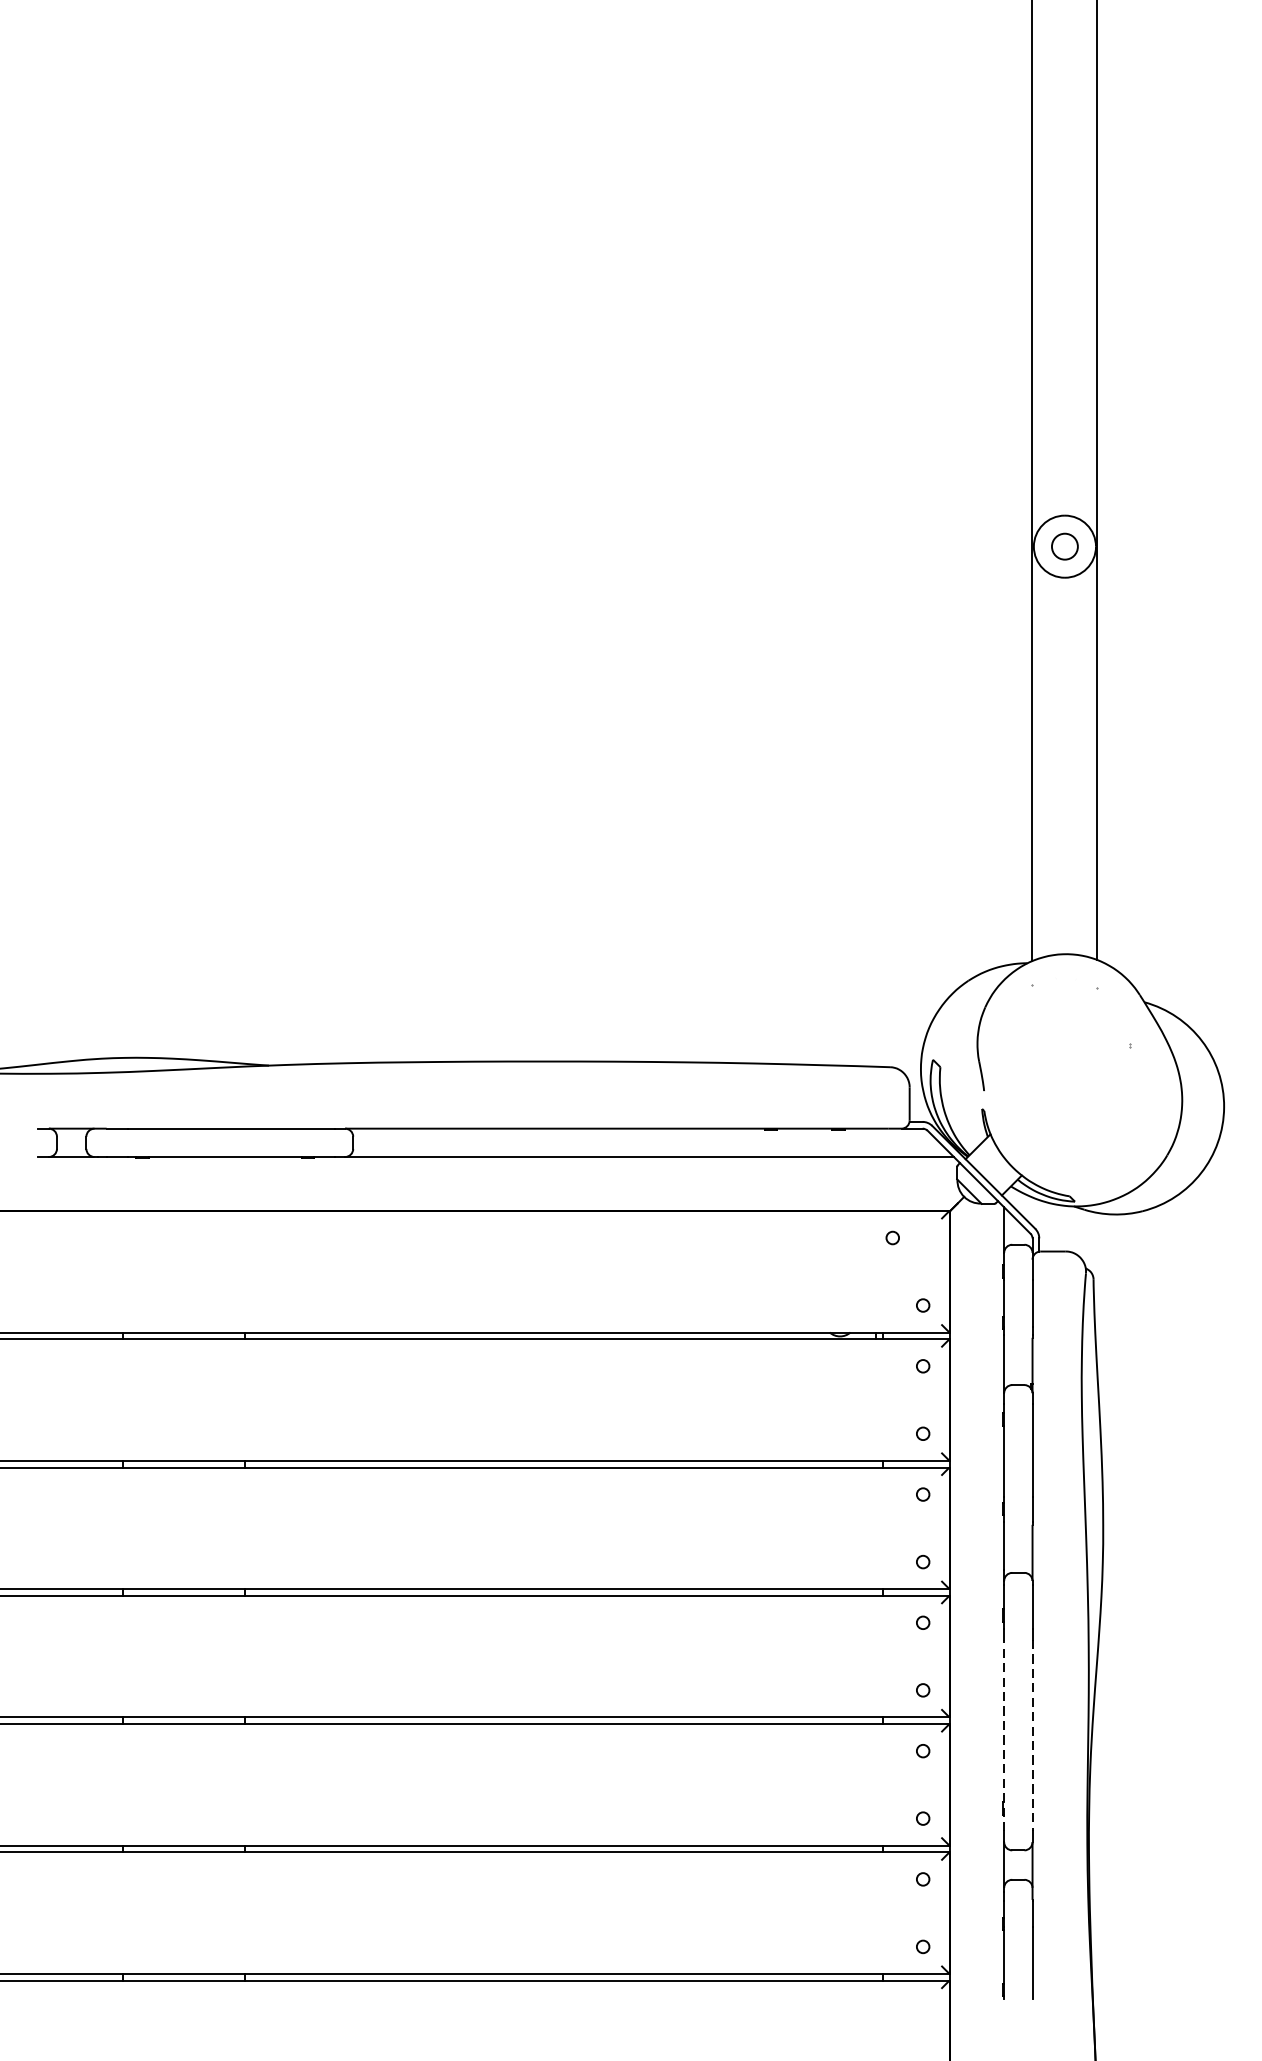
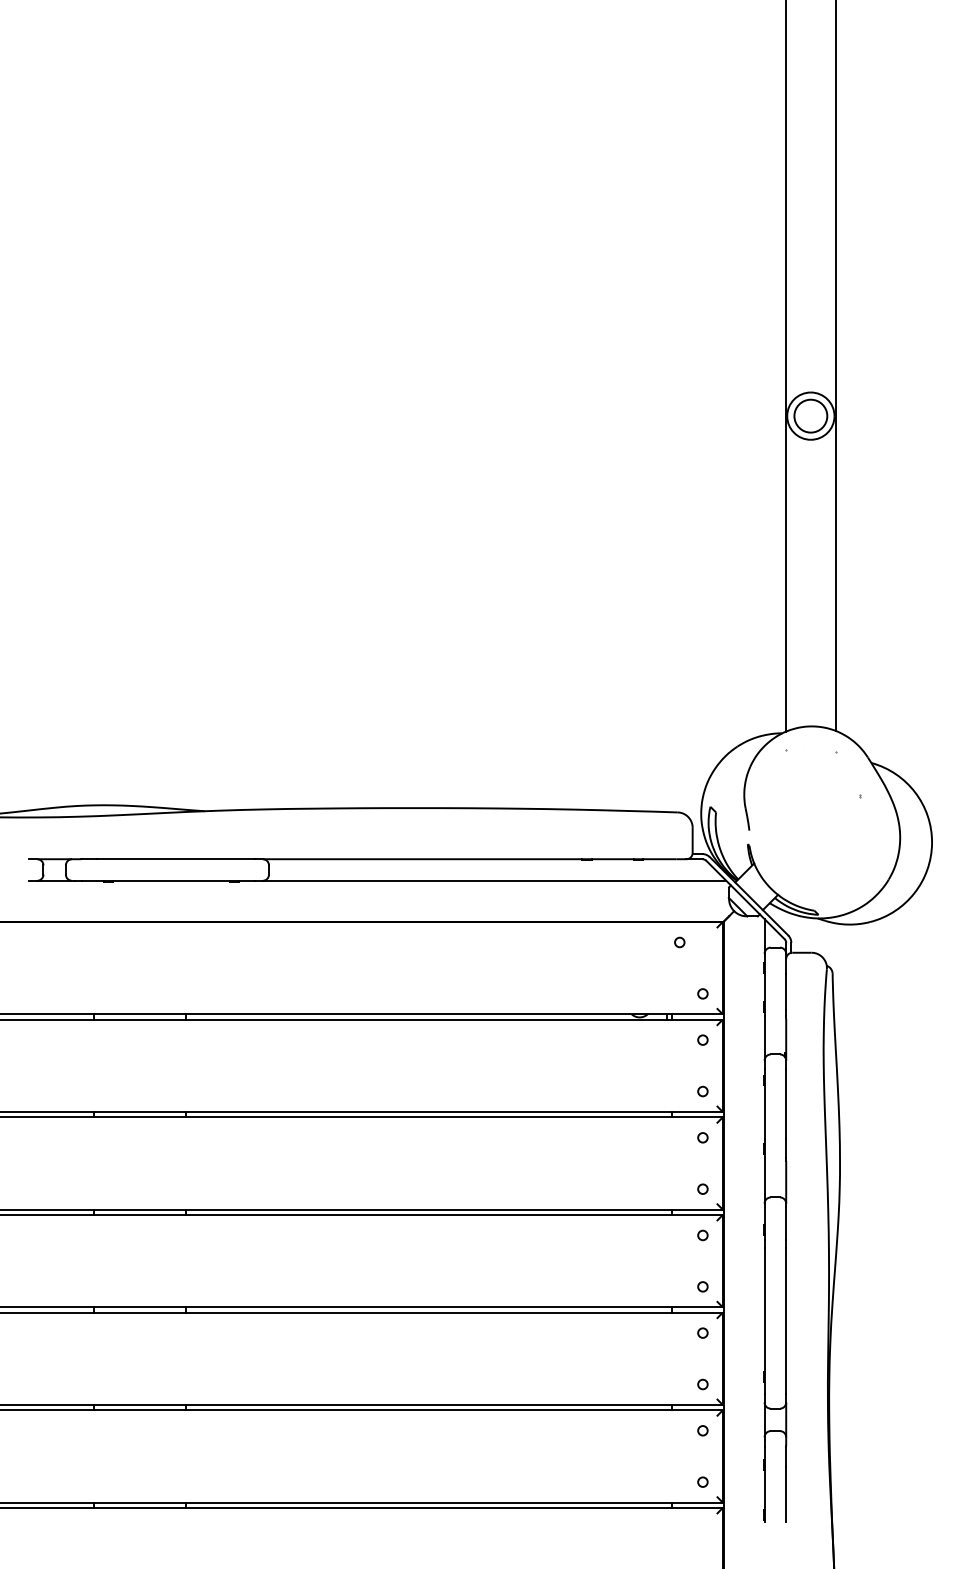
circle: (1064, 545) -> (810, 415), size x1.67
line: (1004, 1735) -> (764, 1321), dashed -> solid
line: (1032, 1735) -> (786, 1321), dashed -> solid

